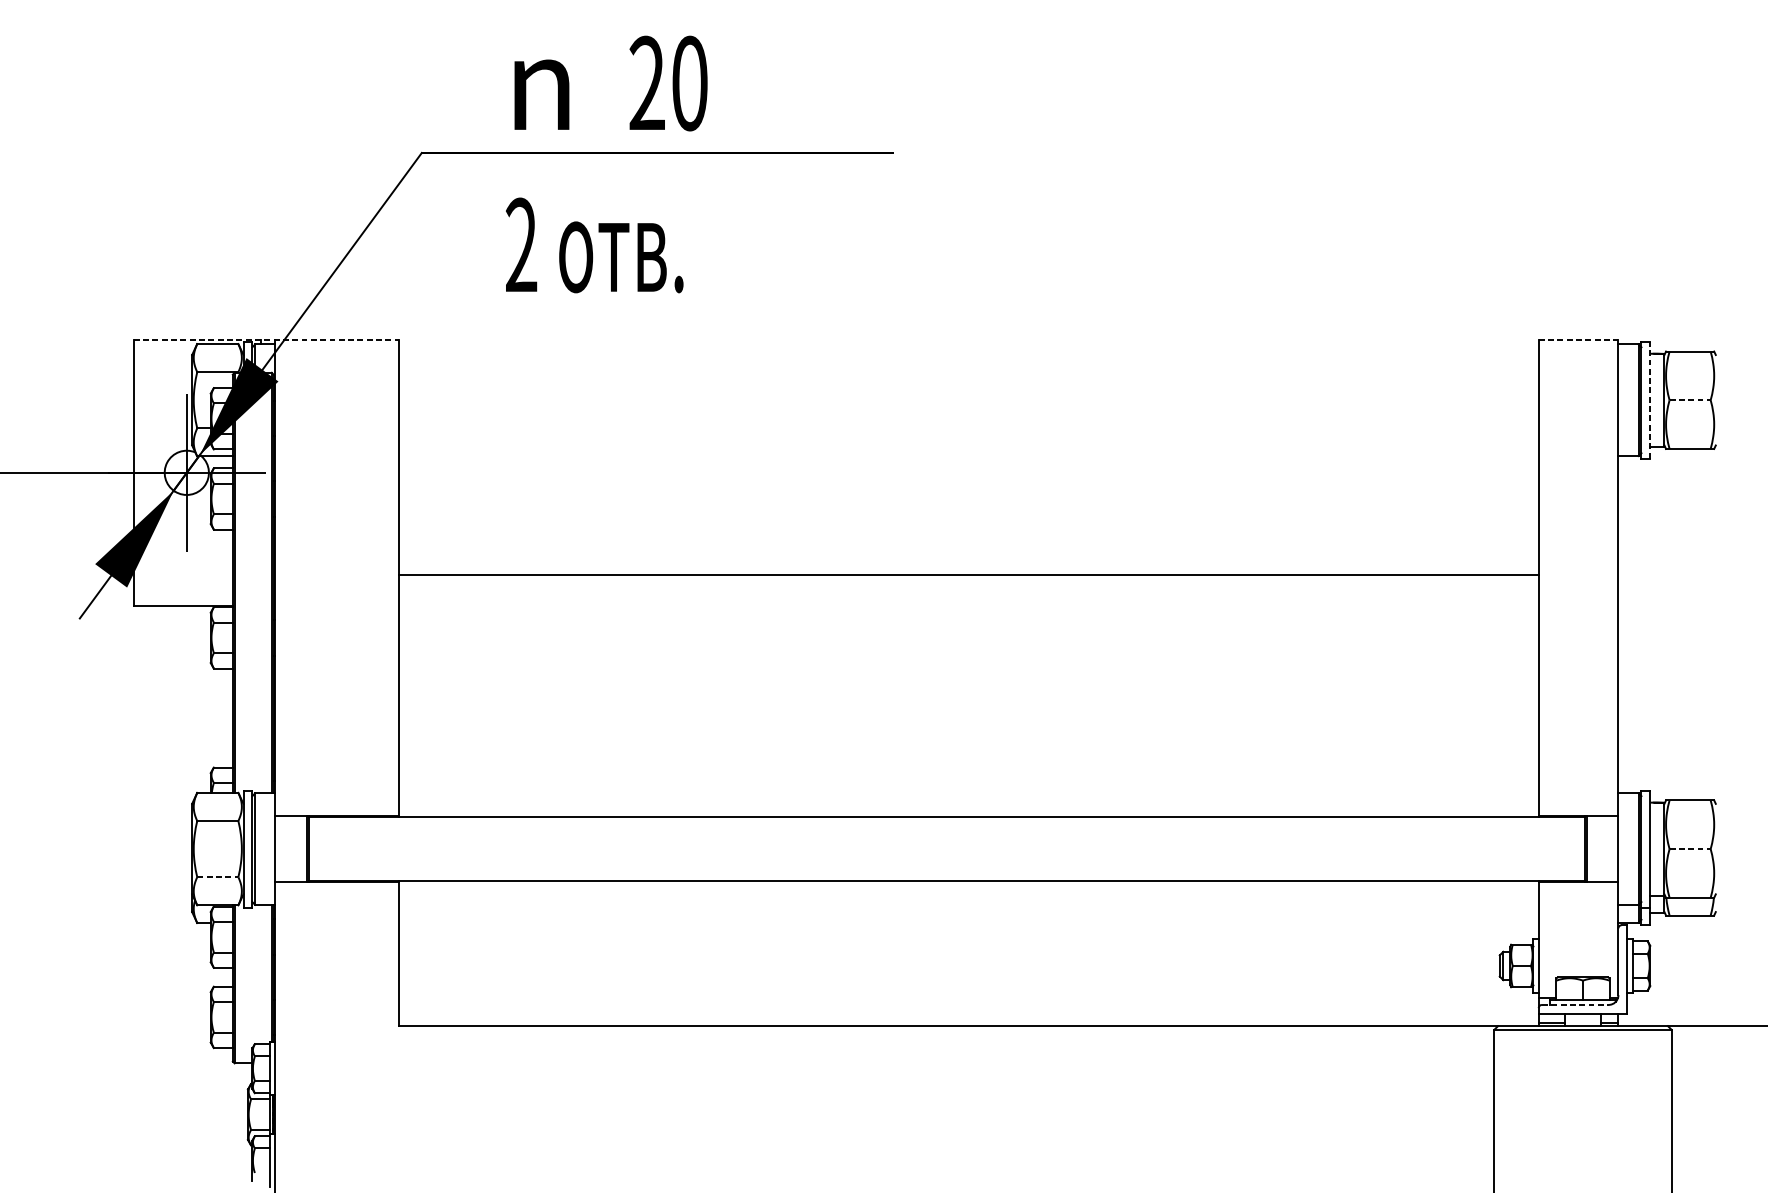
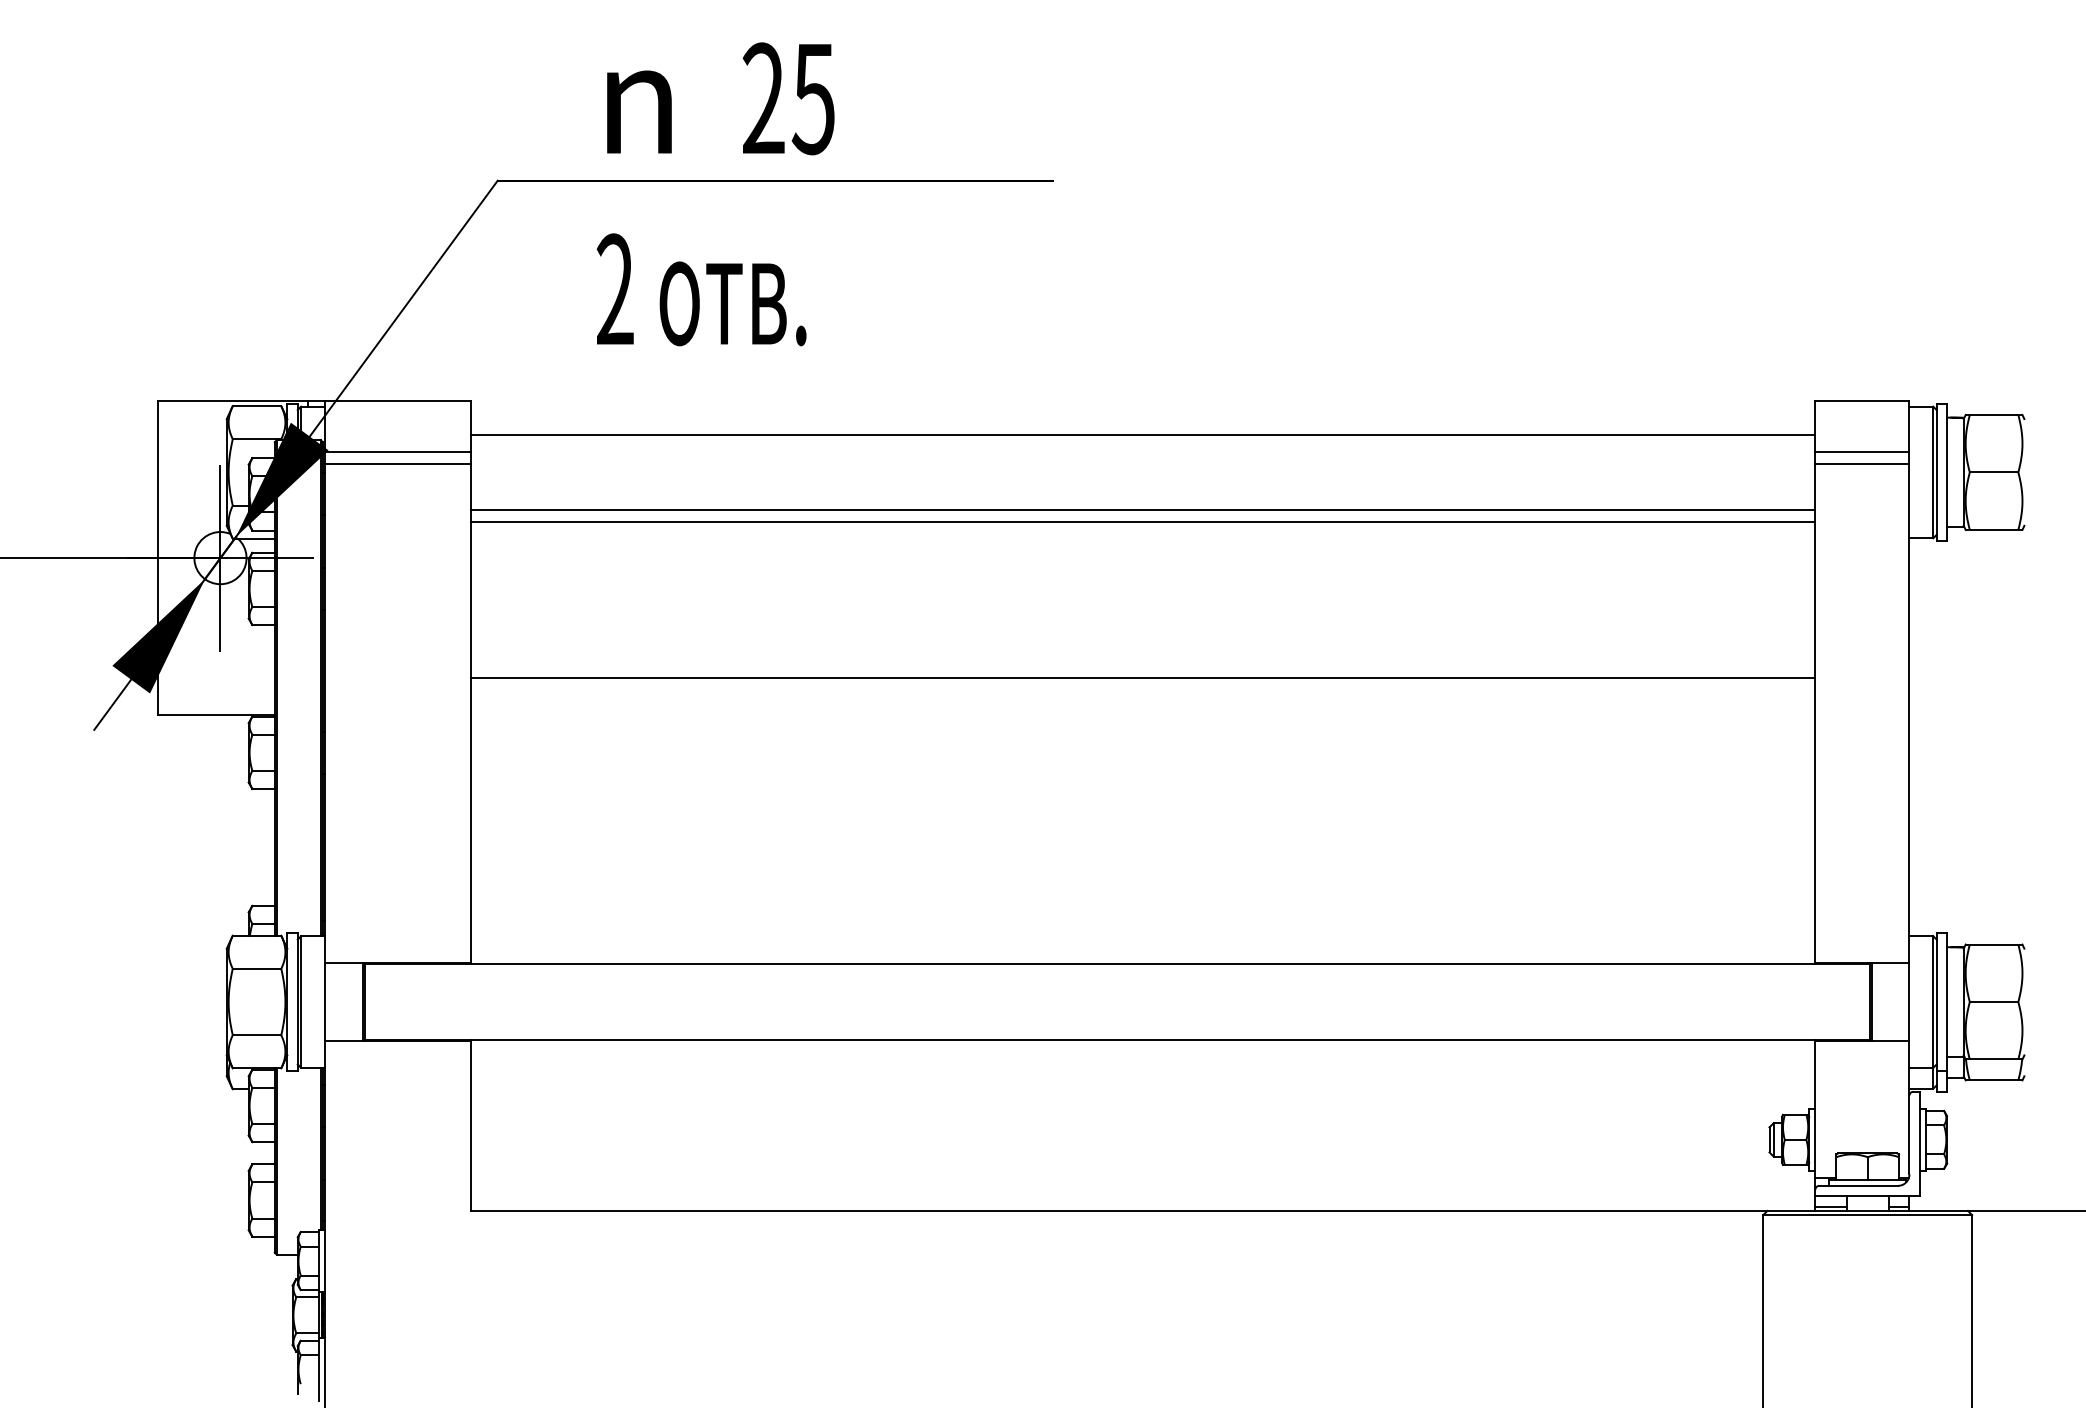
text: (688, 83) -> (812, 98), 20 -> 25
line: (266, 340) -> (314, 401), dashed -> solid
line: (1578, 340) -> (1862, 401), dashed -> solid
line: (969, 368) -> (1143, 434), added
line: (336, 382) -> (397, 451), added
line: (1578, 382) -> (1862, 451), added
line: (336, 392) -> (397, 463), added
line: (1578, 392) -> (1862, 463), added
line: (1650, 400) -> (1947, 472), dashed -> solid
line: (1690, 400) -> (1994, 472), dashed -> solid
line: (969, 432) -> (1143, 510), added
line: (969, 441) -> (1143, 521), added
line: (1690, 849) -> (1994, 1002), dashed -> solid
line: (218, 877) -> (257, 1035), dashed -> solid
line: (1576, 1004) -> (1859, 1185), dashed -> solid

